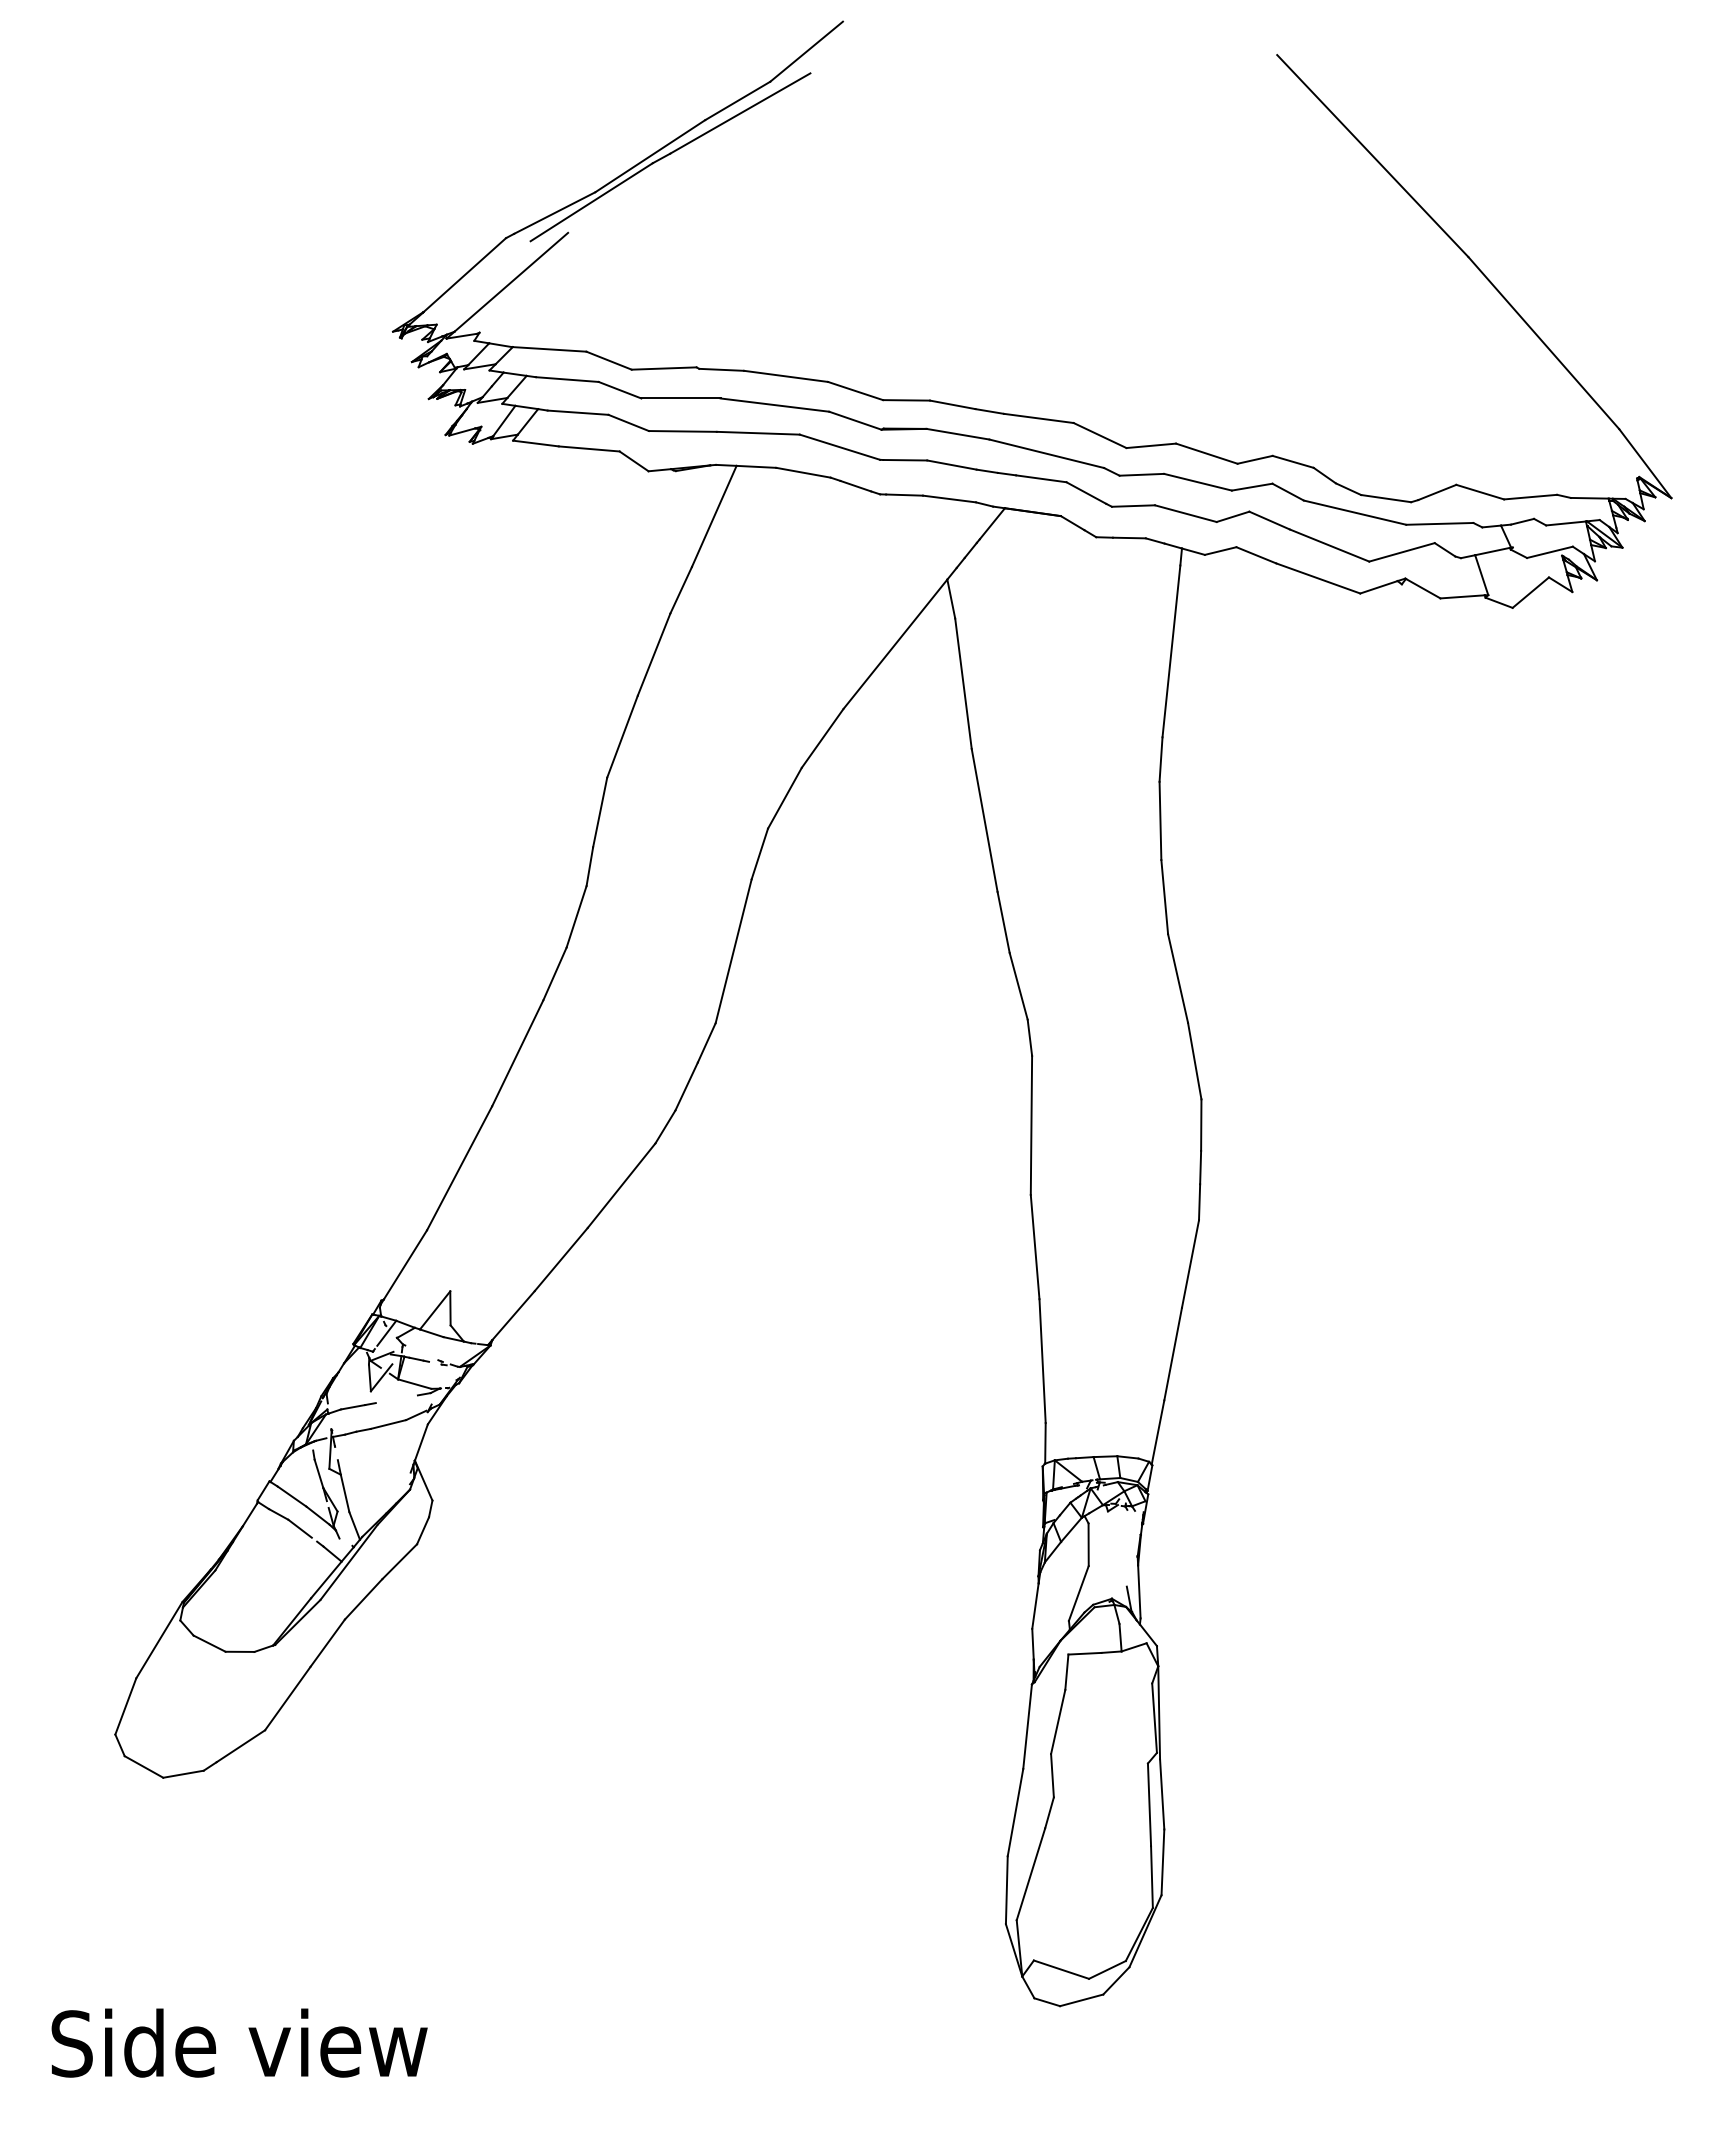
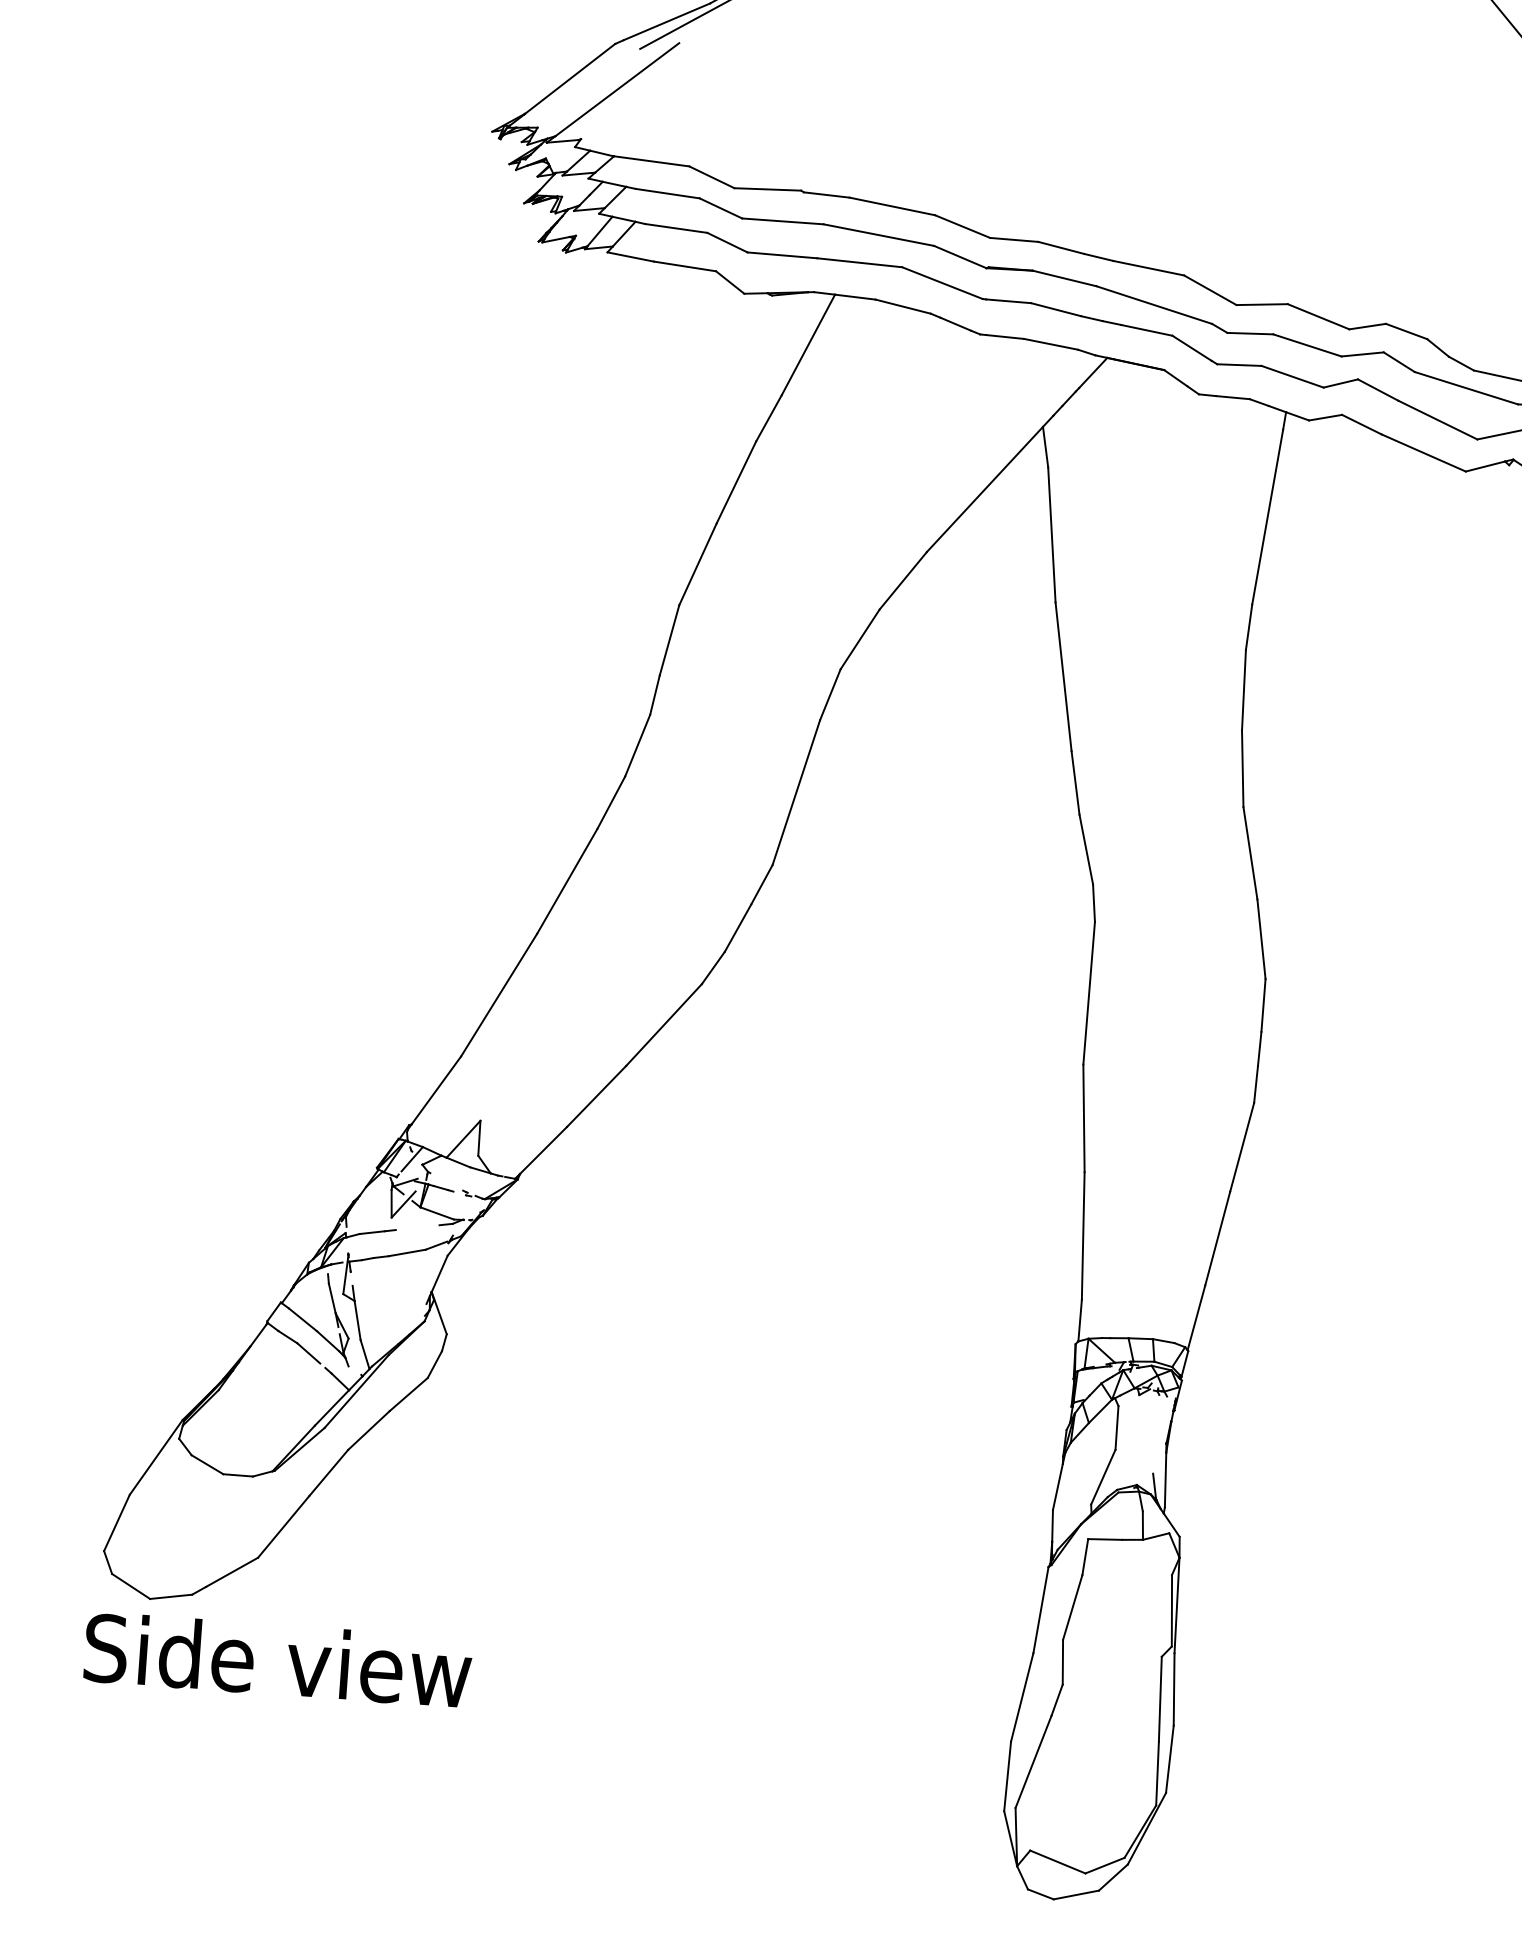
text: (239, 2042) -> (278, 1659), moved

